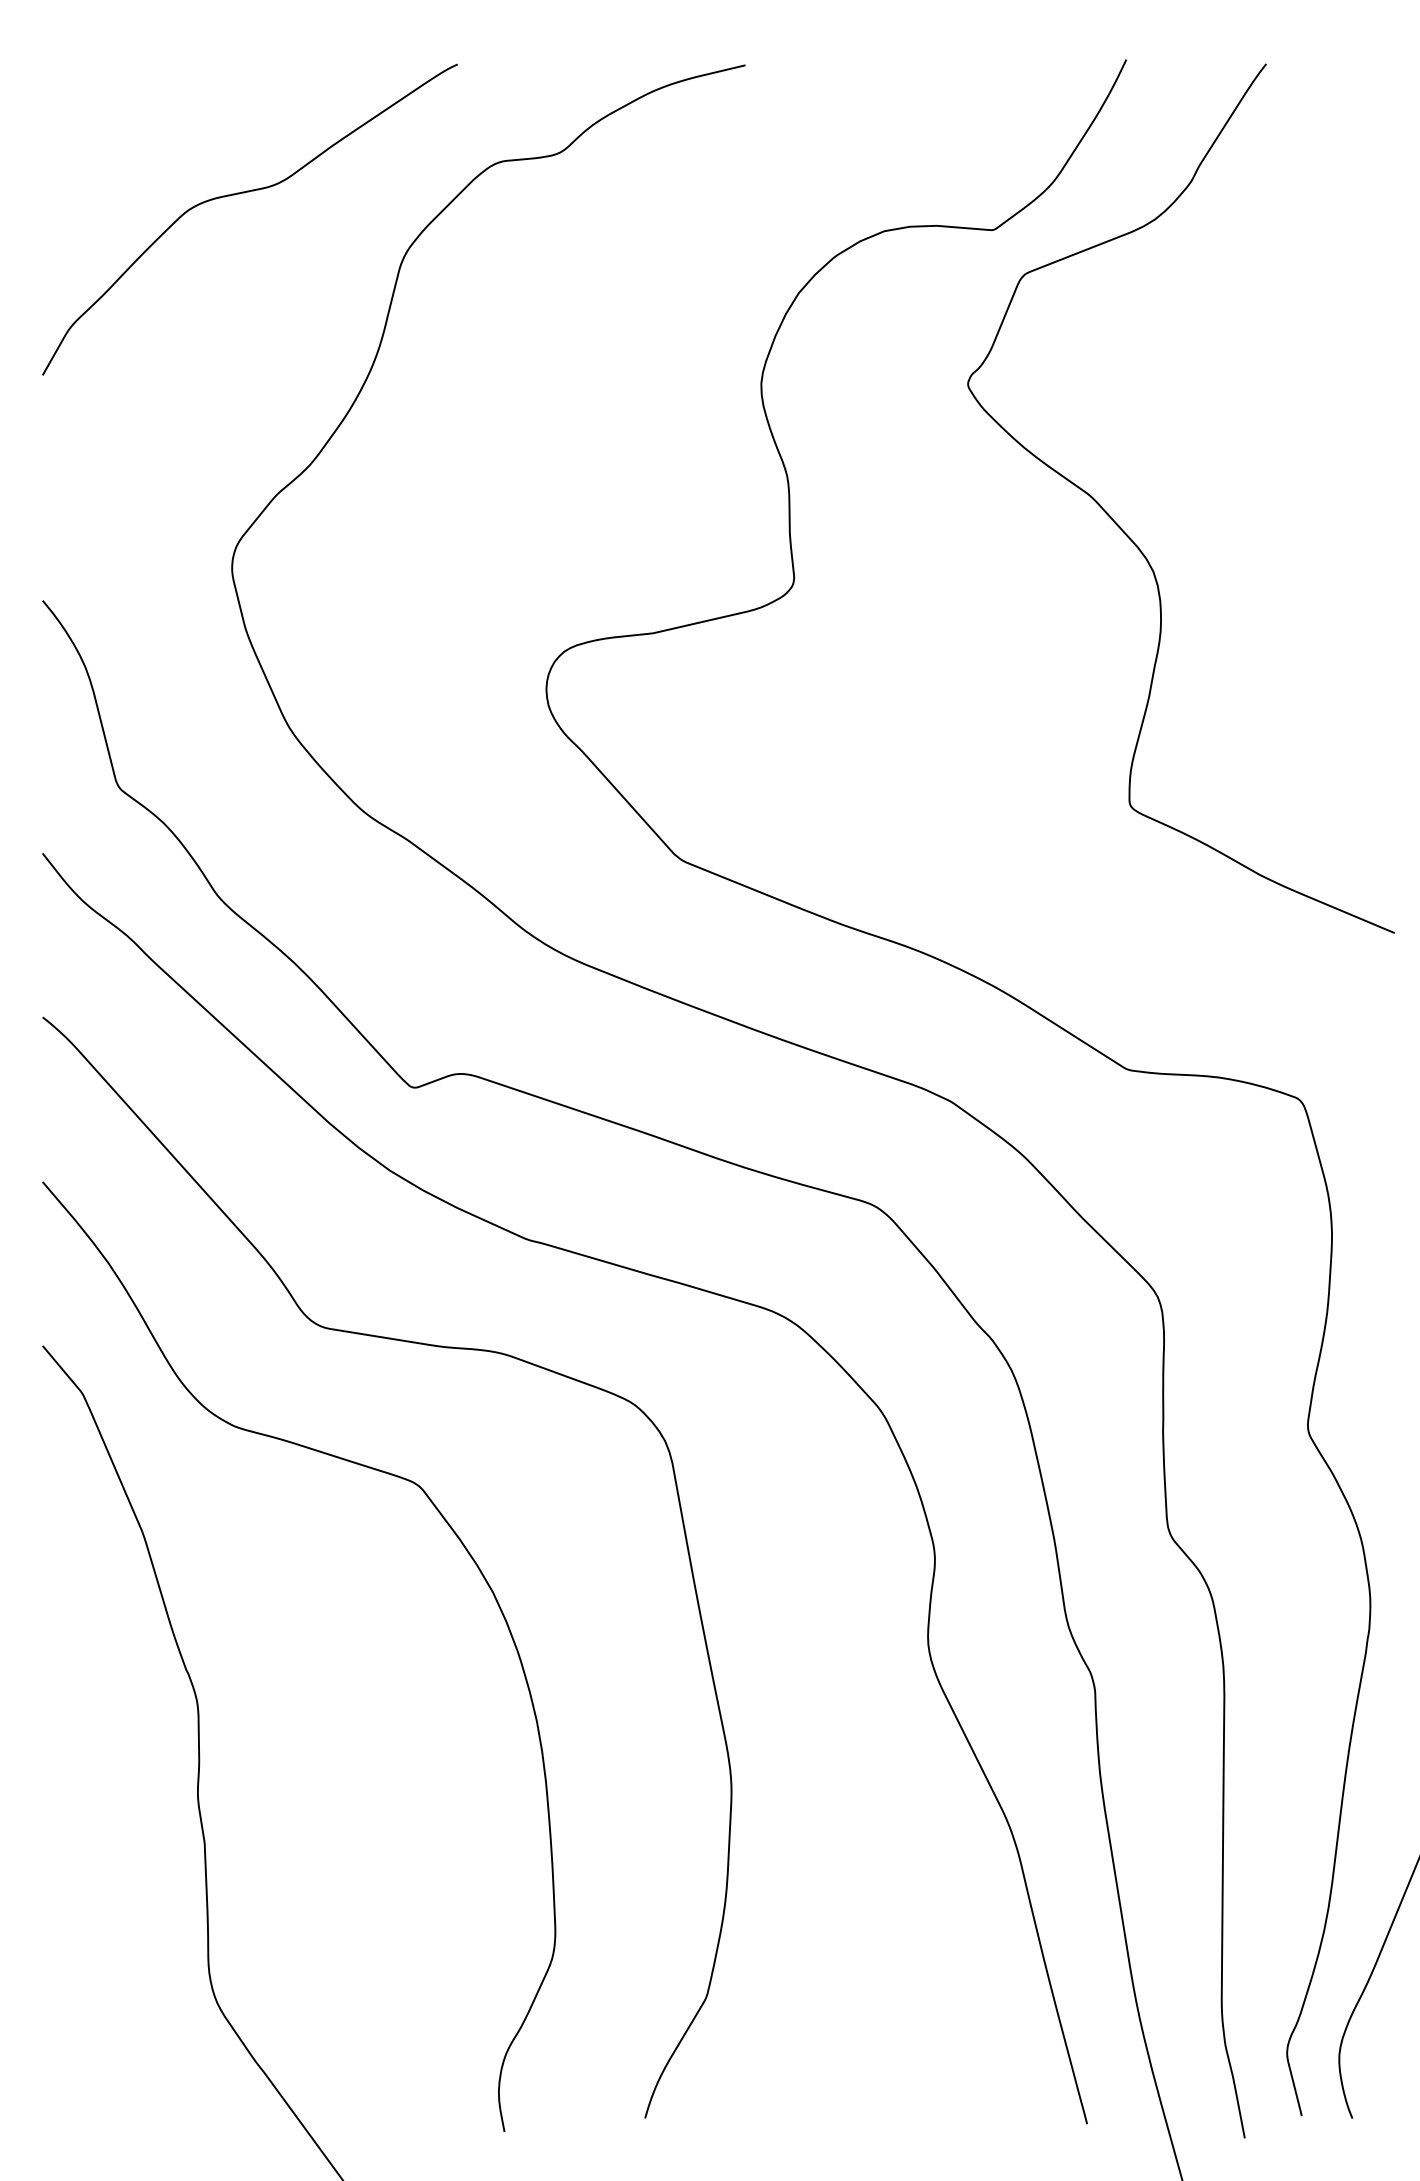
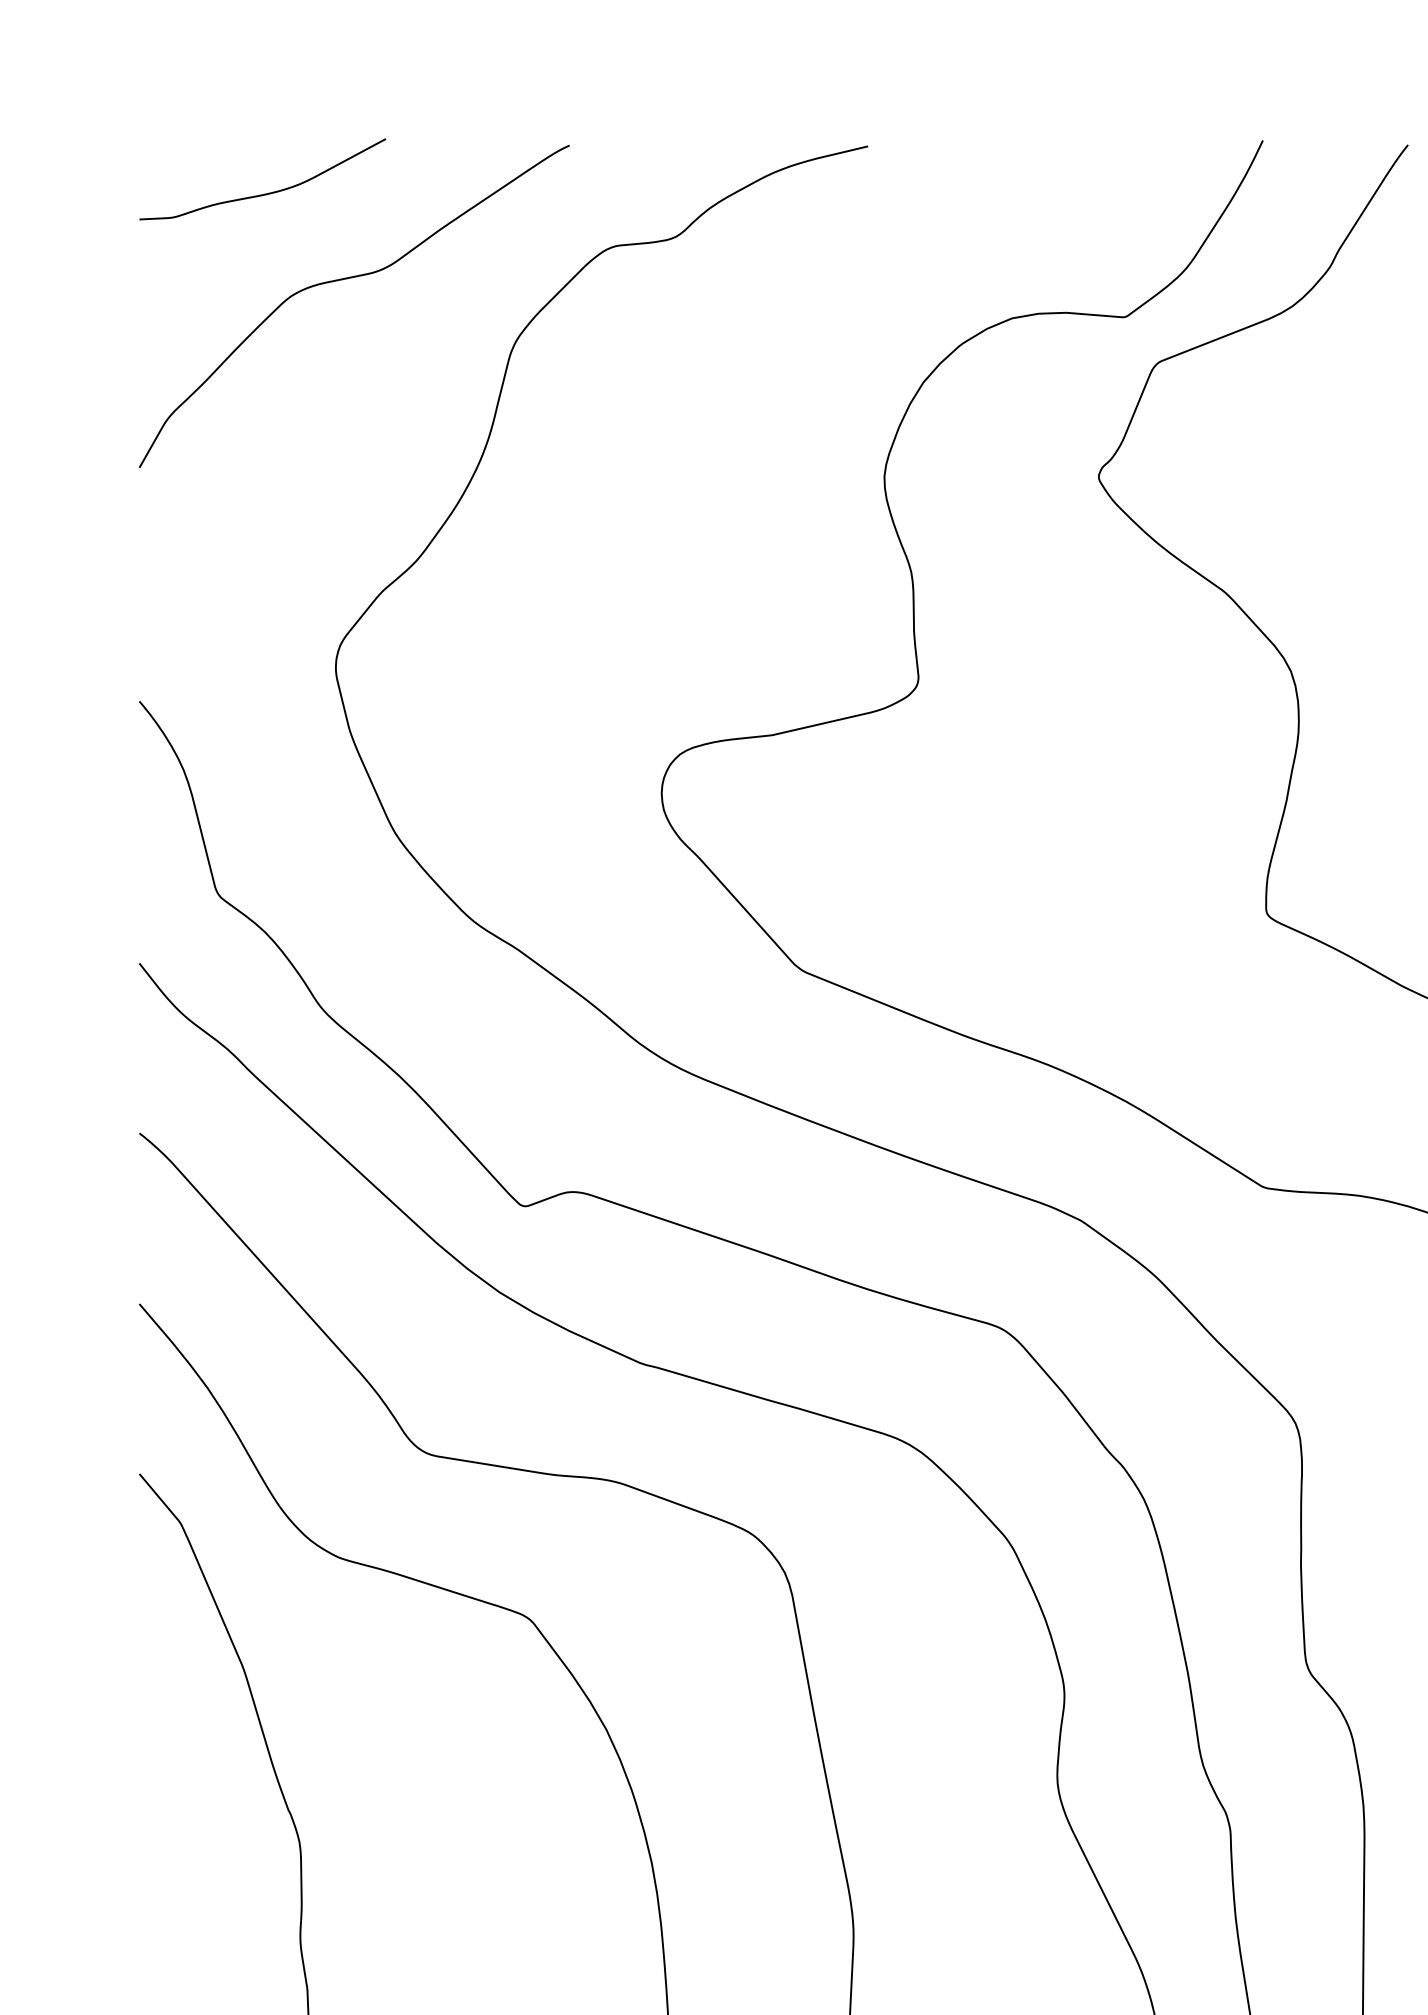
curve: (164, 110) -> (265, 193), added

